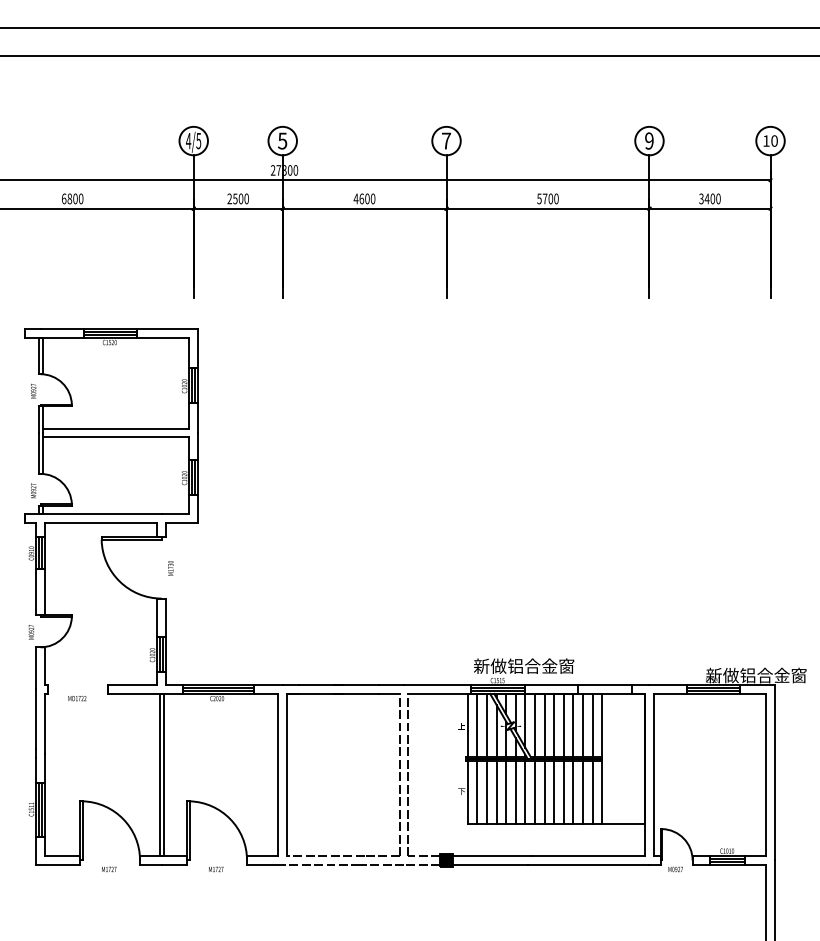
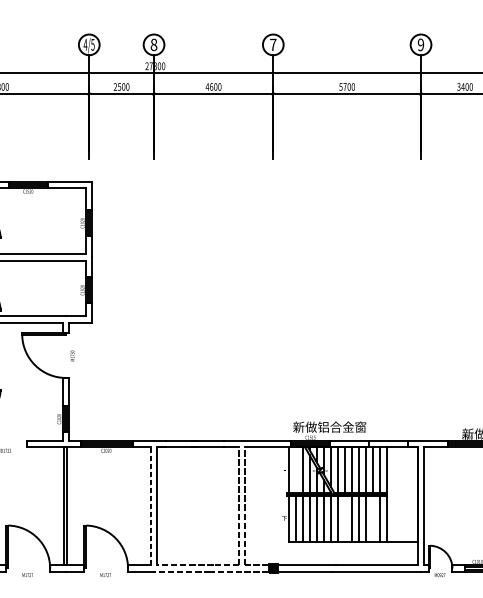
text: (282, 140) -> (153, 44), 5 -> 8
line: (477, 724) -> (295, 469), removed
line: (278, 774) -> (150, 506), solid -> dashed
line: (544, 791) -> (344, 518), removed
line: (583, 791) -> (373, 518), removed

